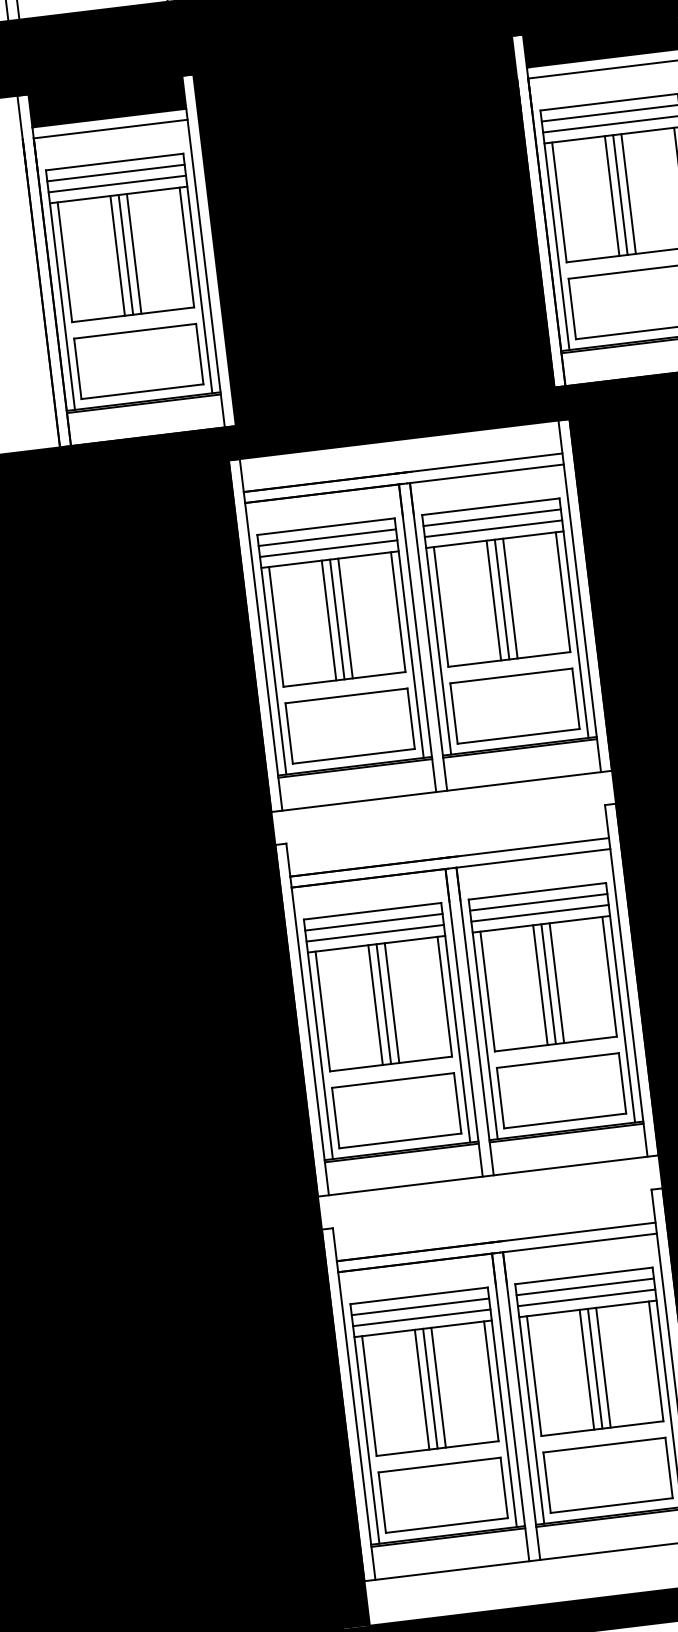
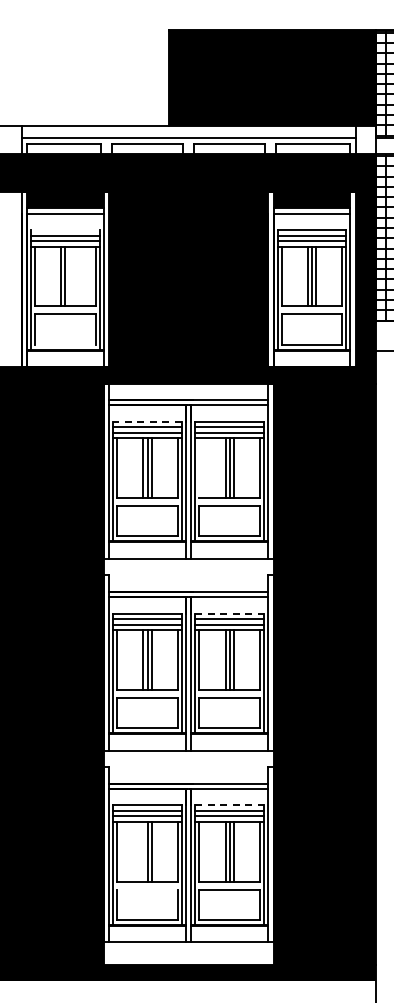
line: (115, 162) -> (65, 230), removed
line: (134, 254) -> (69, 276), removed
line: (140, 391) -> (64, 344), removed
line: (325, 525) -> (147, 421), solid -> dashed
line: (441, 607) -> (199, 468), removed
line: (538, 890) -> (230, 613), solid -> dashed
line: (585, 1275) -> (230, 805), solid -> dashed
line: (422, 1389) -> (143, 851), removed
line: (439, 1464) -> (147, 889), removed

